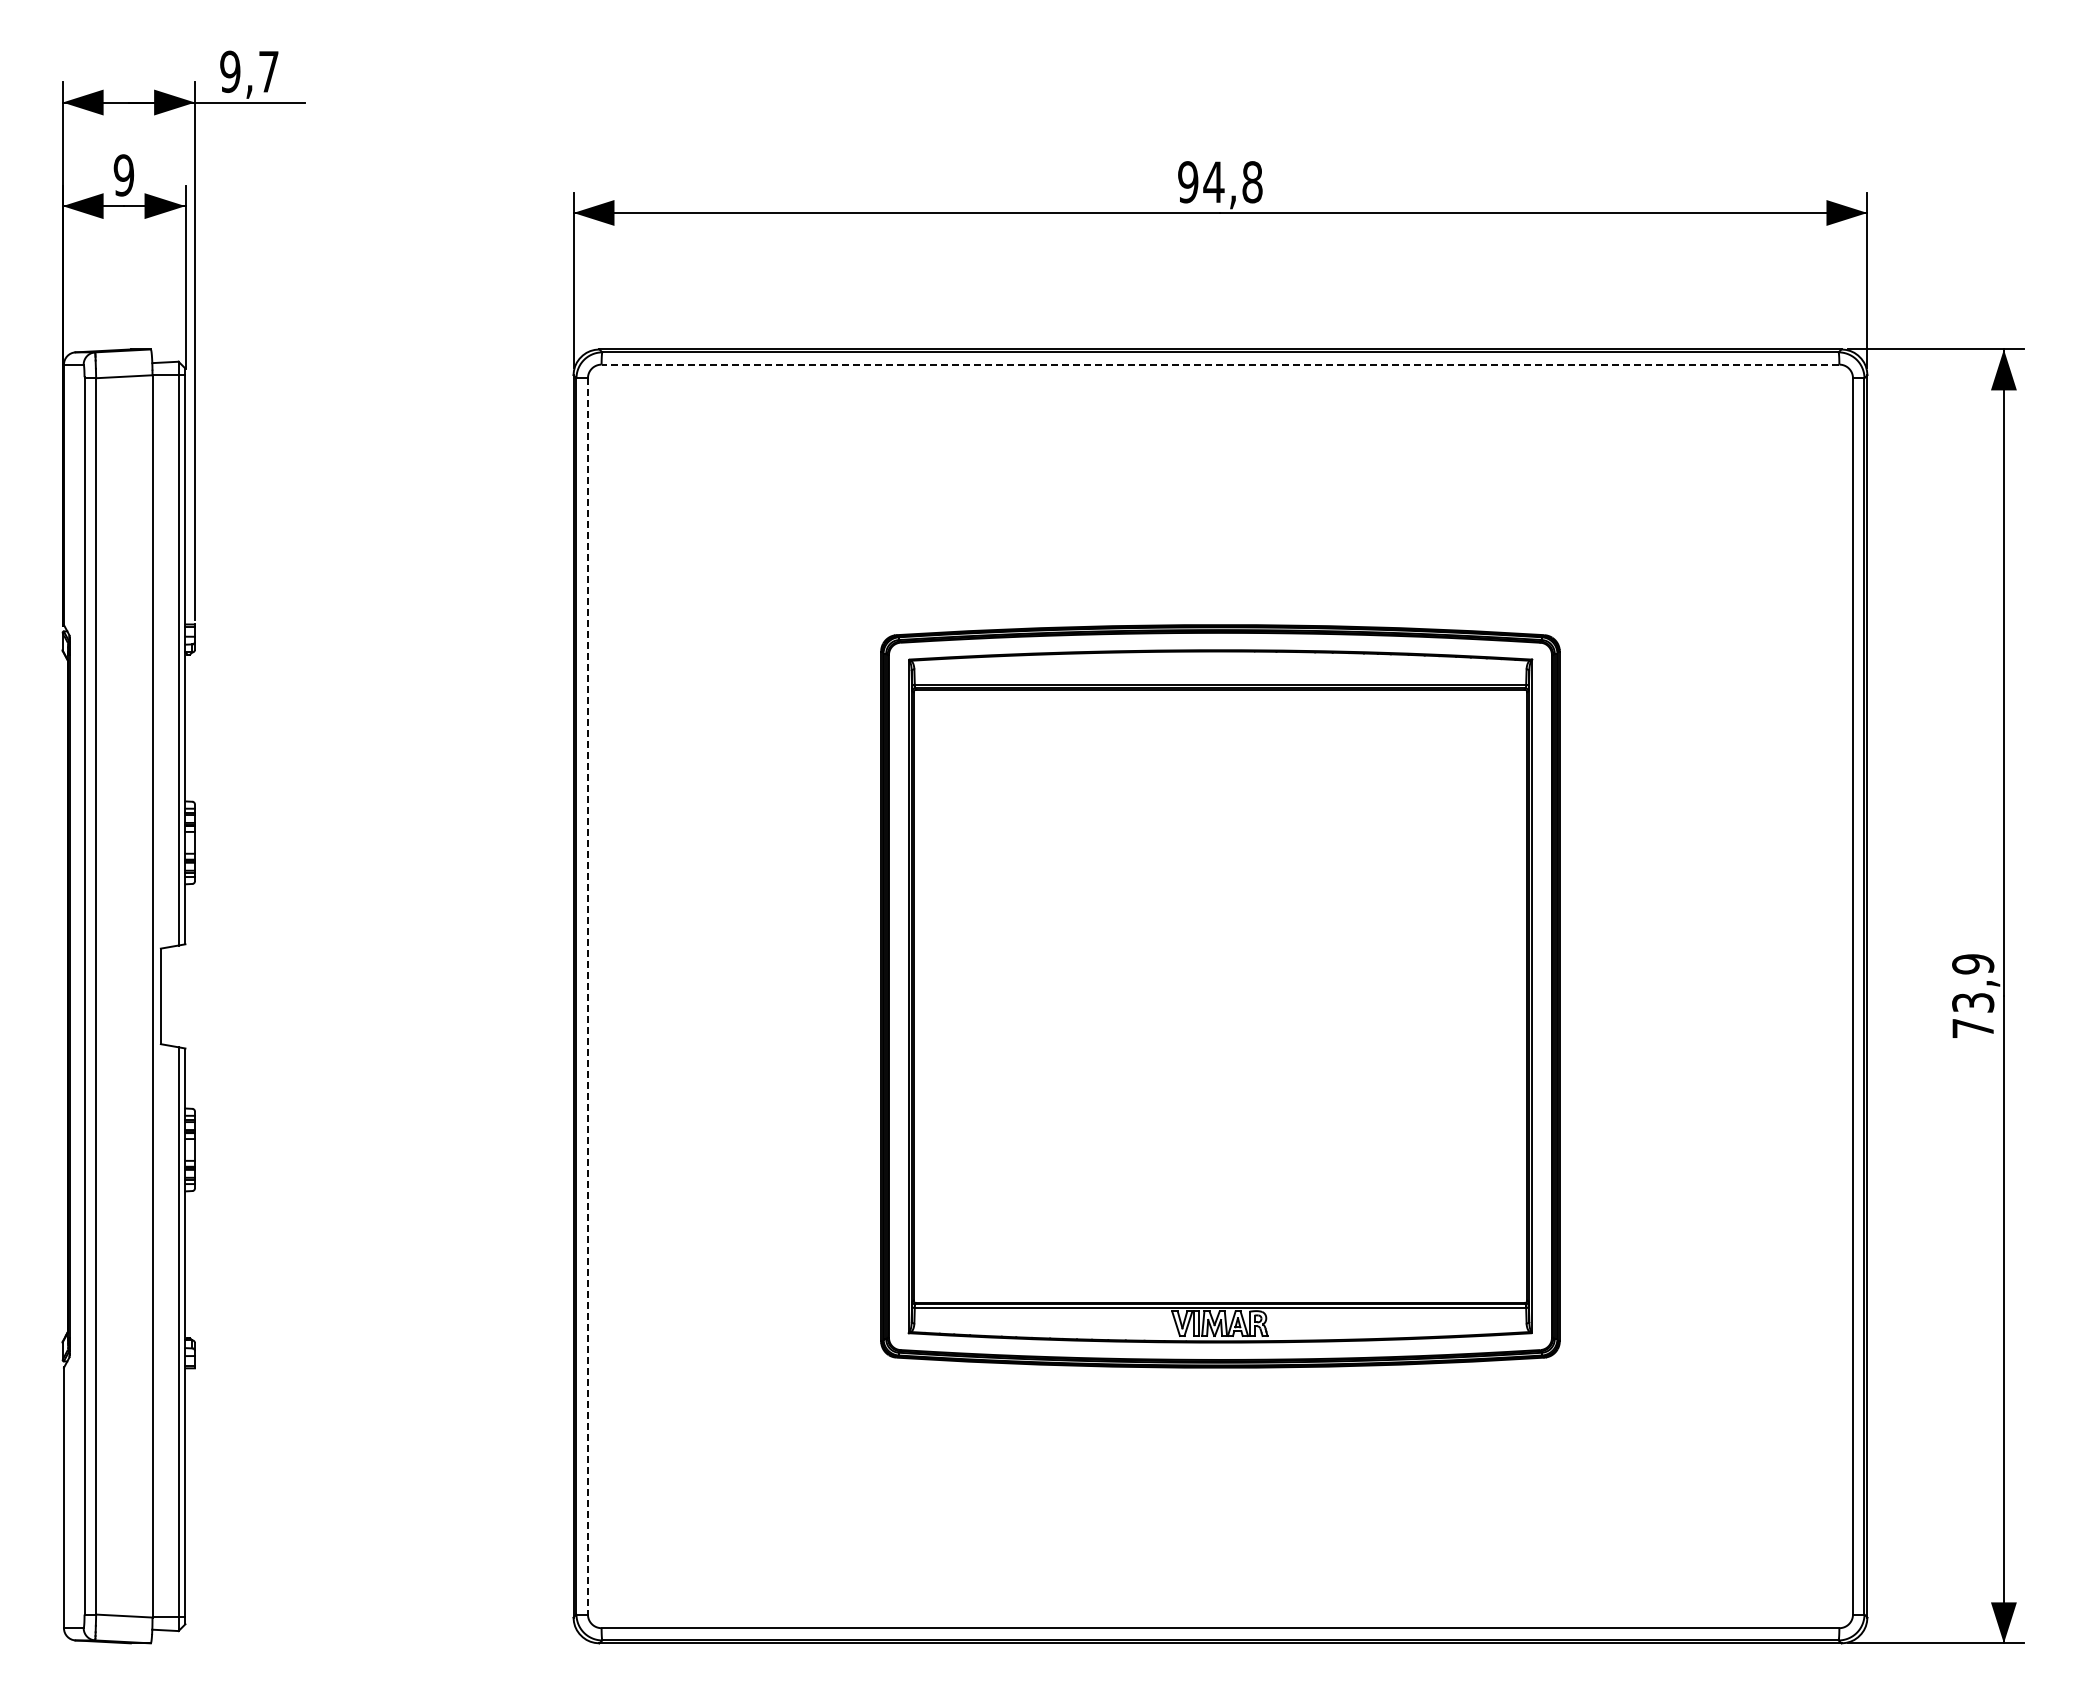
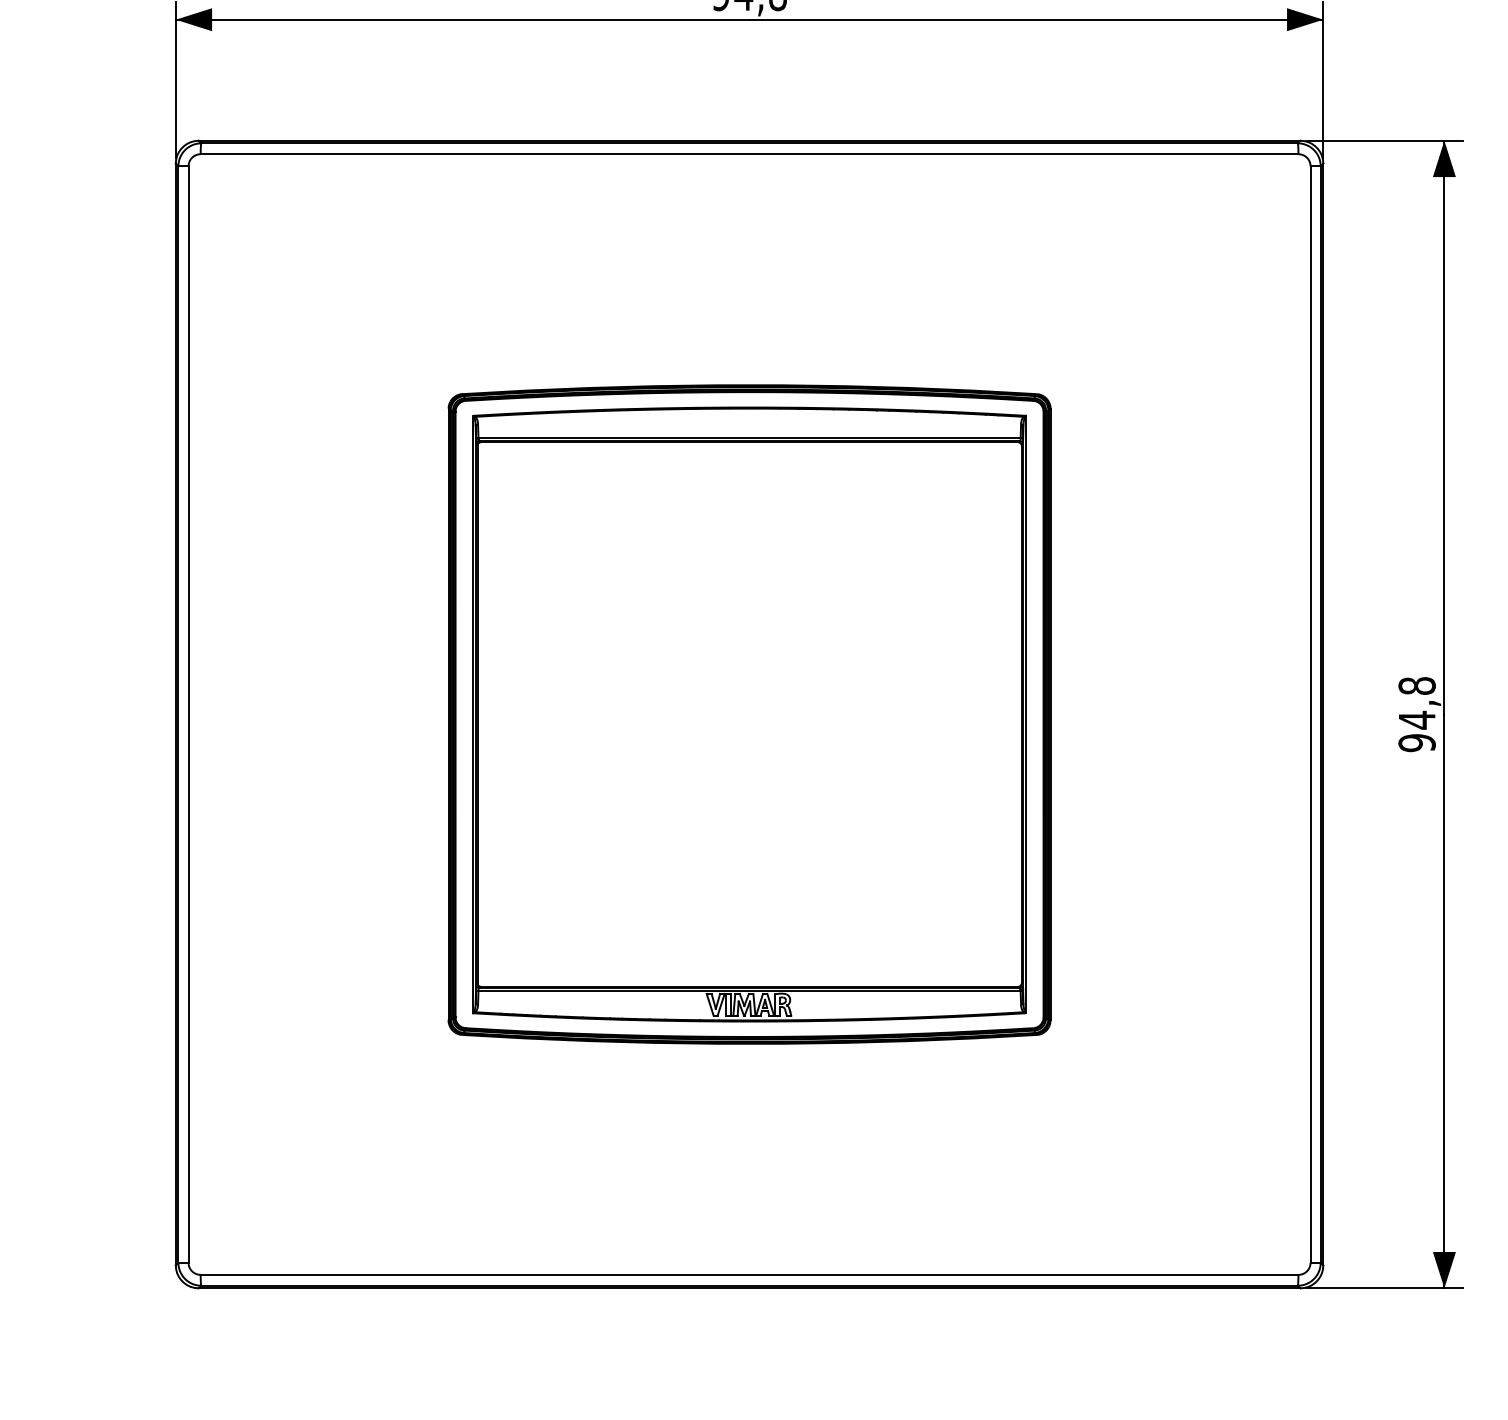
line: (1220, 364) -> (749, 154), dashed -> solid
line: (587, 996) -> (188, 714), dashed -> solid
text: (1973, 996) -> (1417, 714), 73,9 -> 94,8

